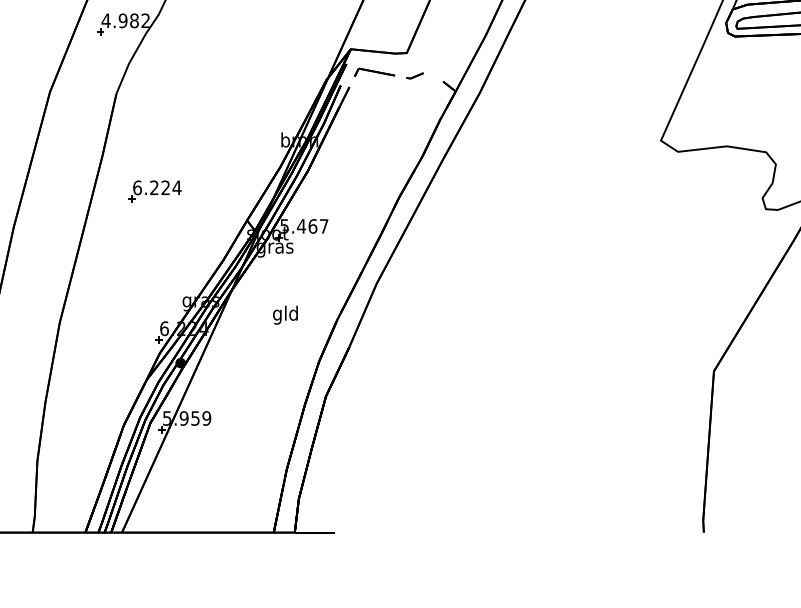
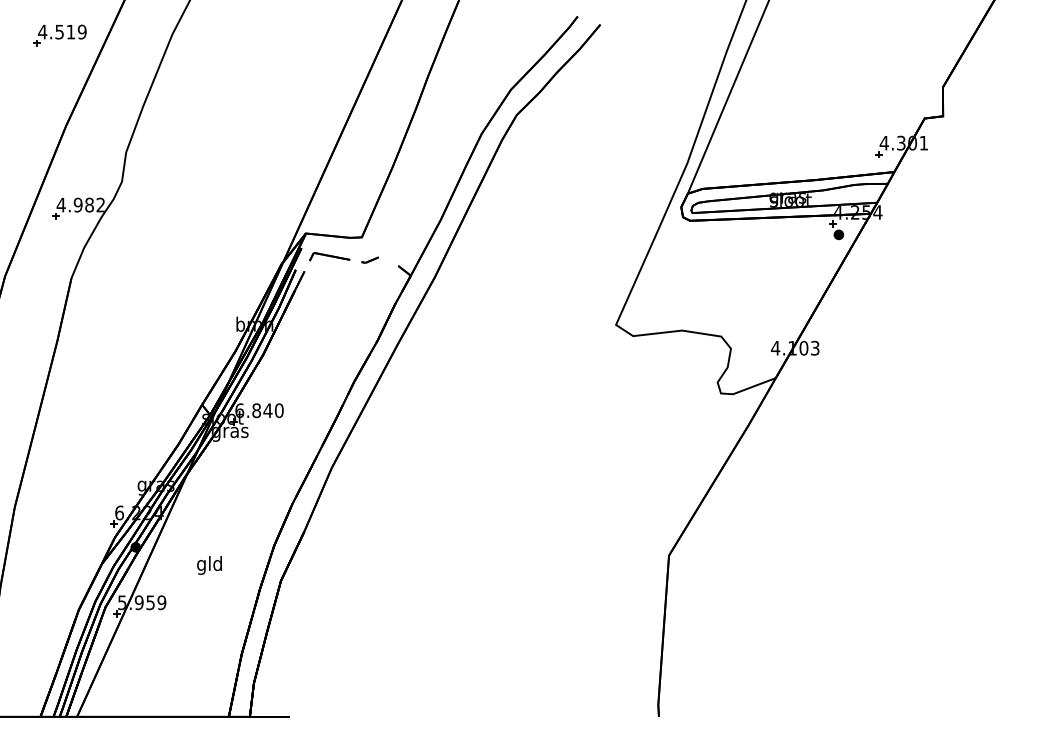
part: (154, 191) -> (109, 375), removed
text: (304, 226) -> (259, 410), 5.467 -> 6.840
text: (285, 315) -> (209, 565), moved

